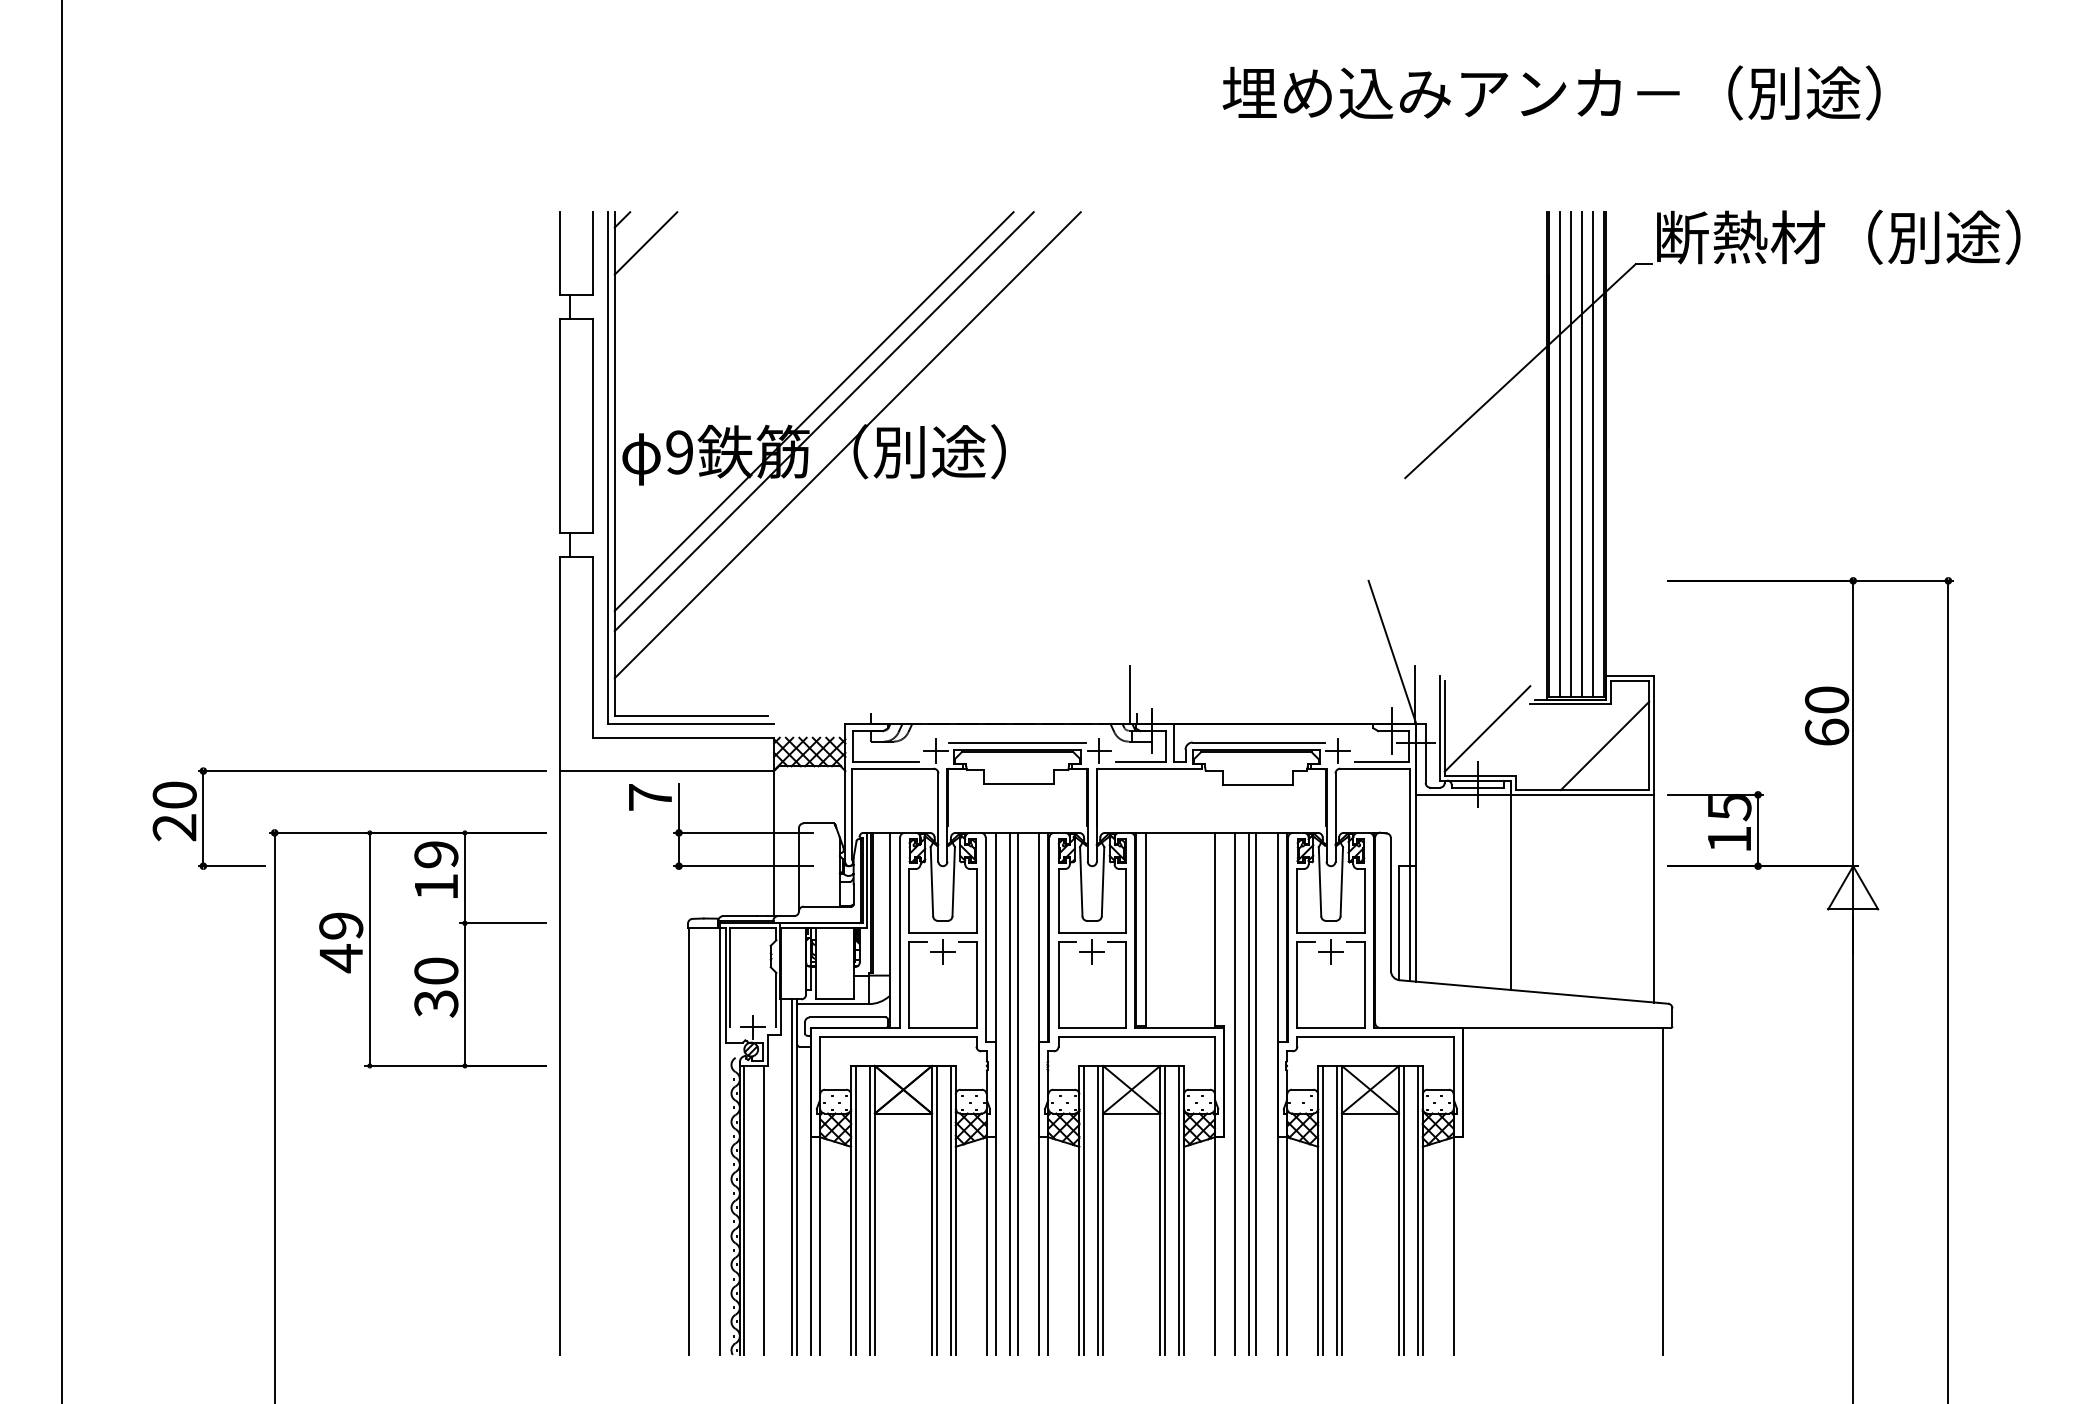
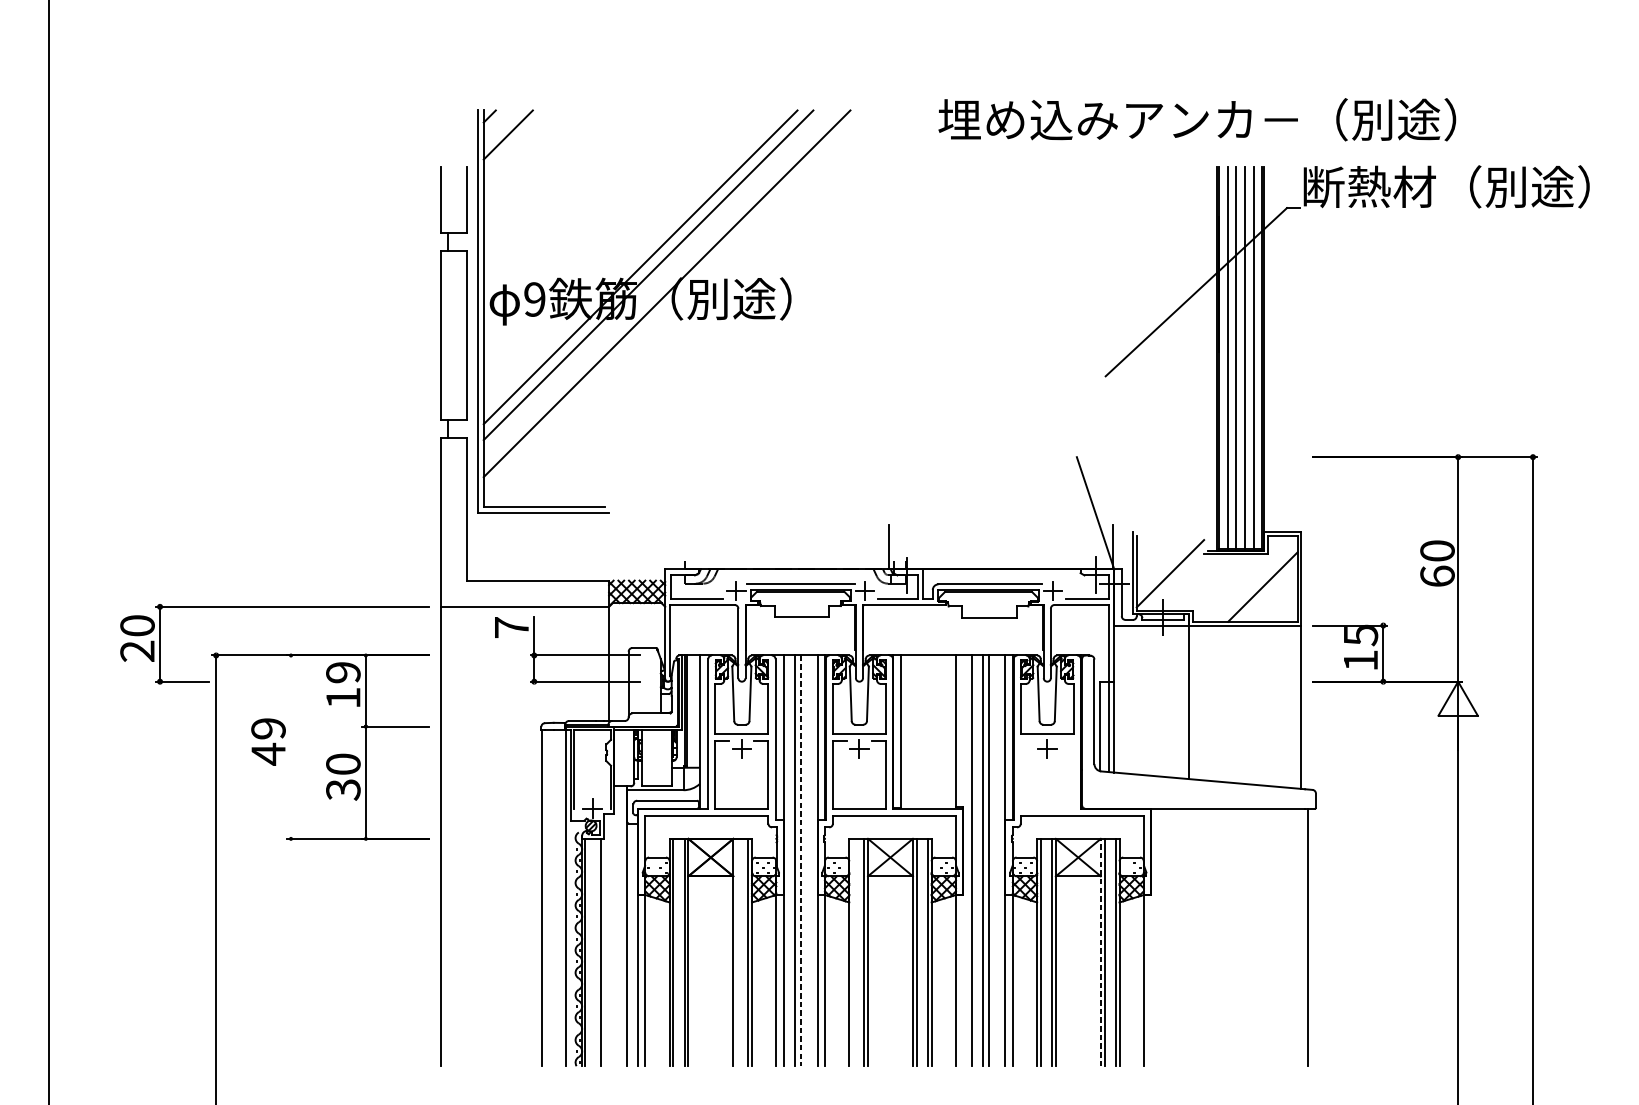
text: (1551, 92) -> (1197, 119), moved
part: (855, 464) -> (673, 308), moved
line: (369, 948) -> (290, 746), removed
part: (1297, 984) -> (1020, 774), removed
line: (1017, 1093) -> (800, 860), solid -> dashed
line: (791, 1176) -> (622, 925), removed
line: (936, 1209) -> (736, 951), removed
line: (1084, 1209) -> (853, 951), removed
line: (1399, 1209) -> (1101, 951), solid -> dashed

